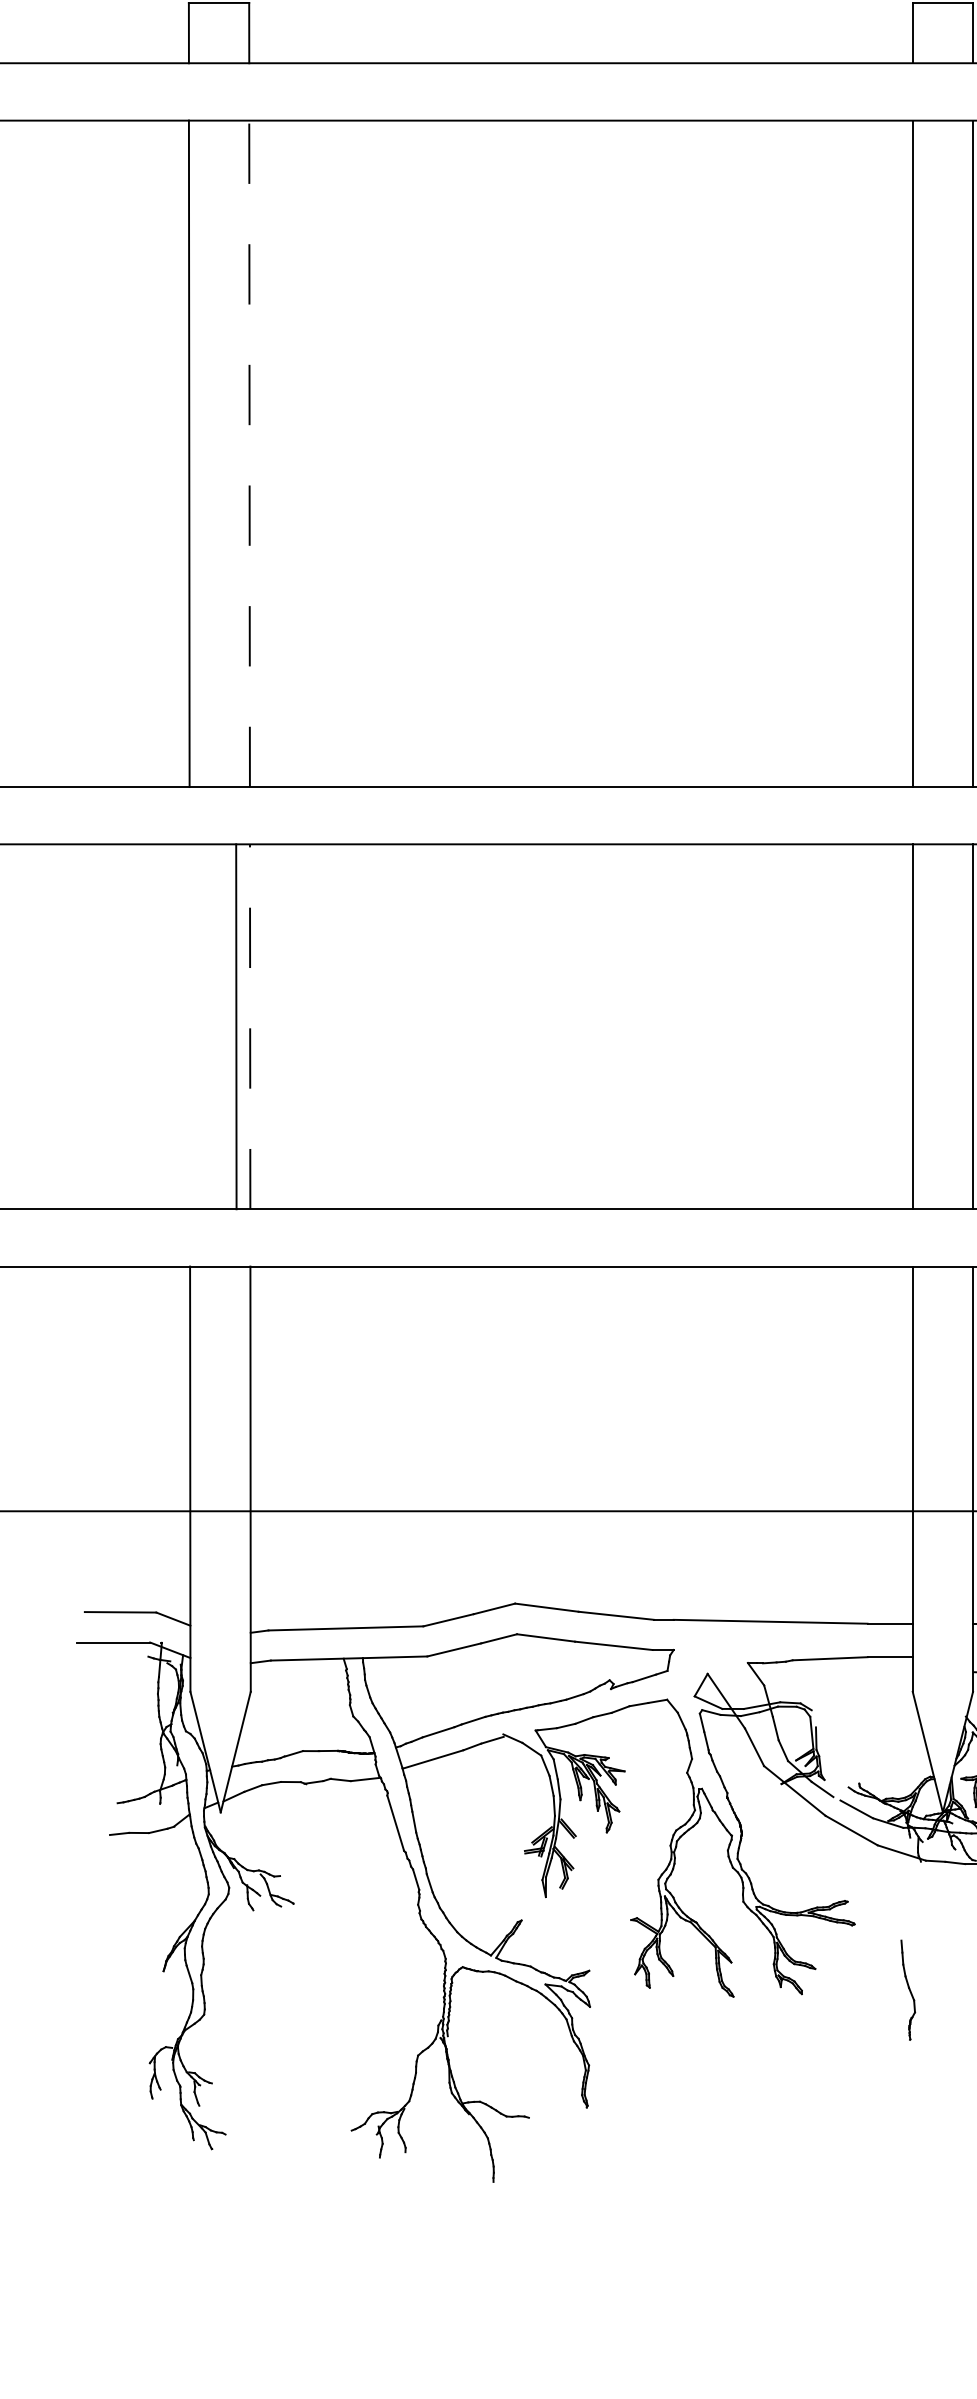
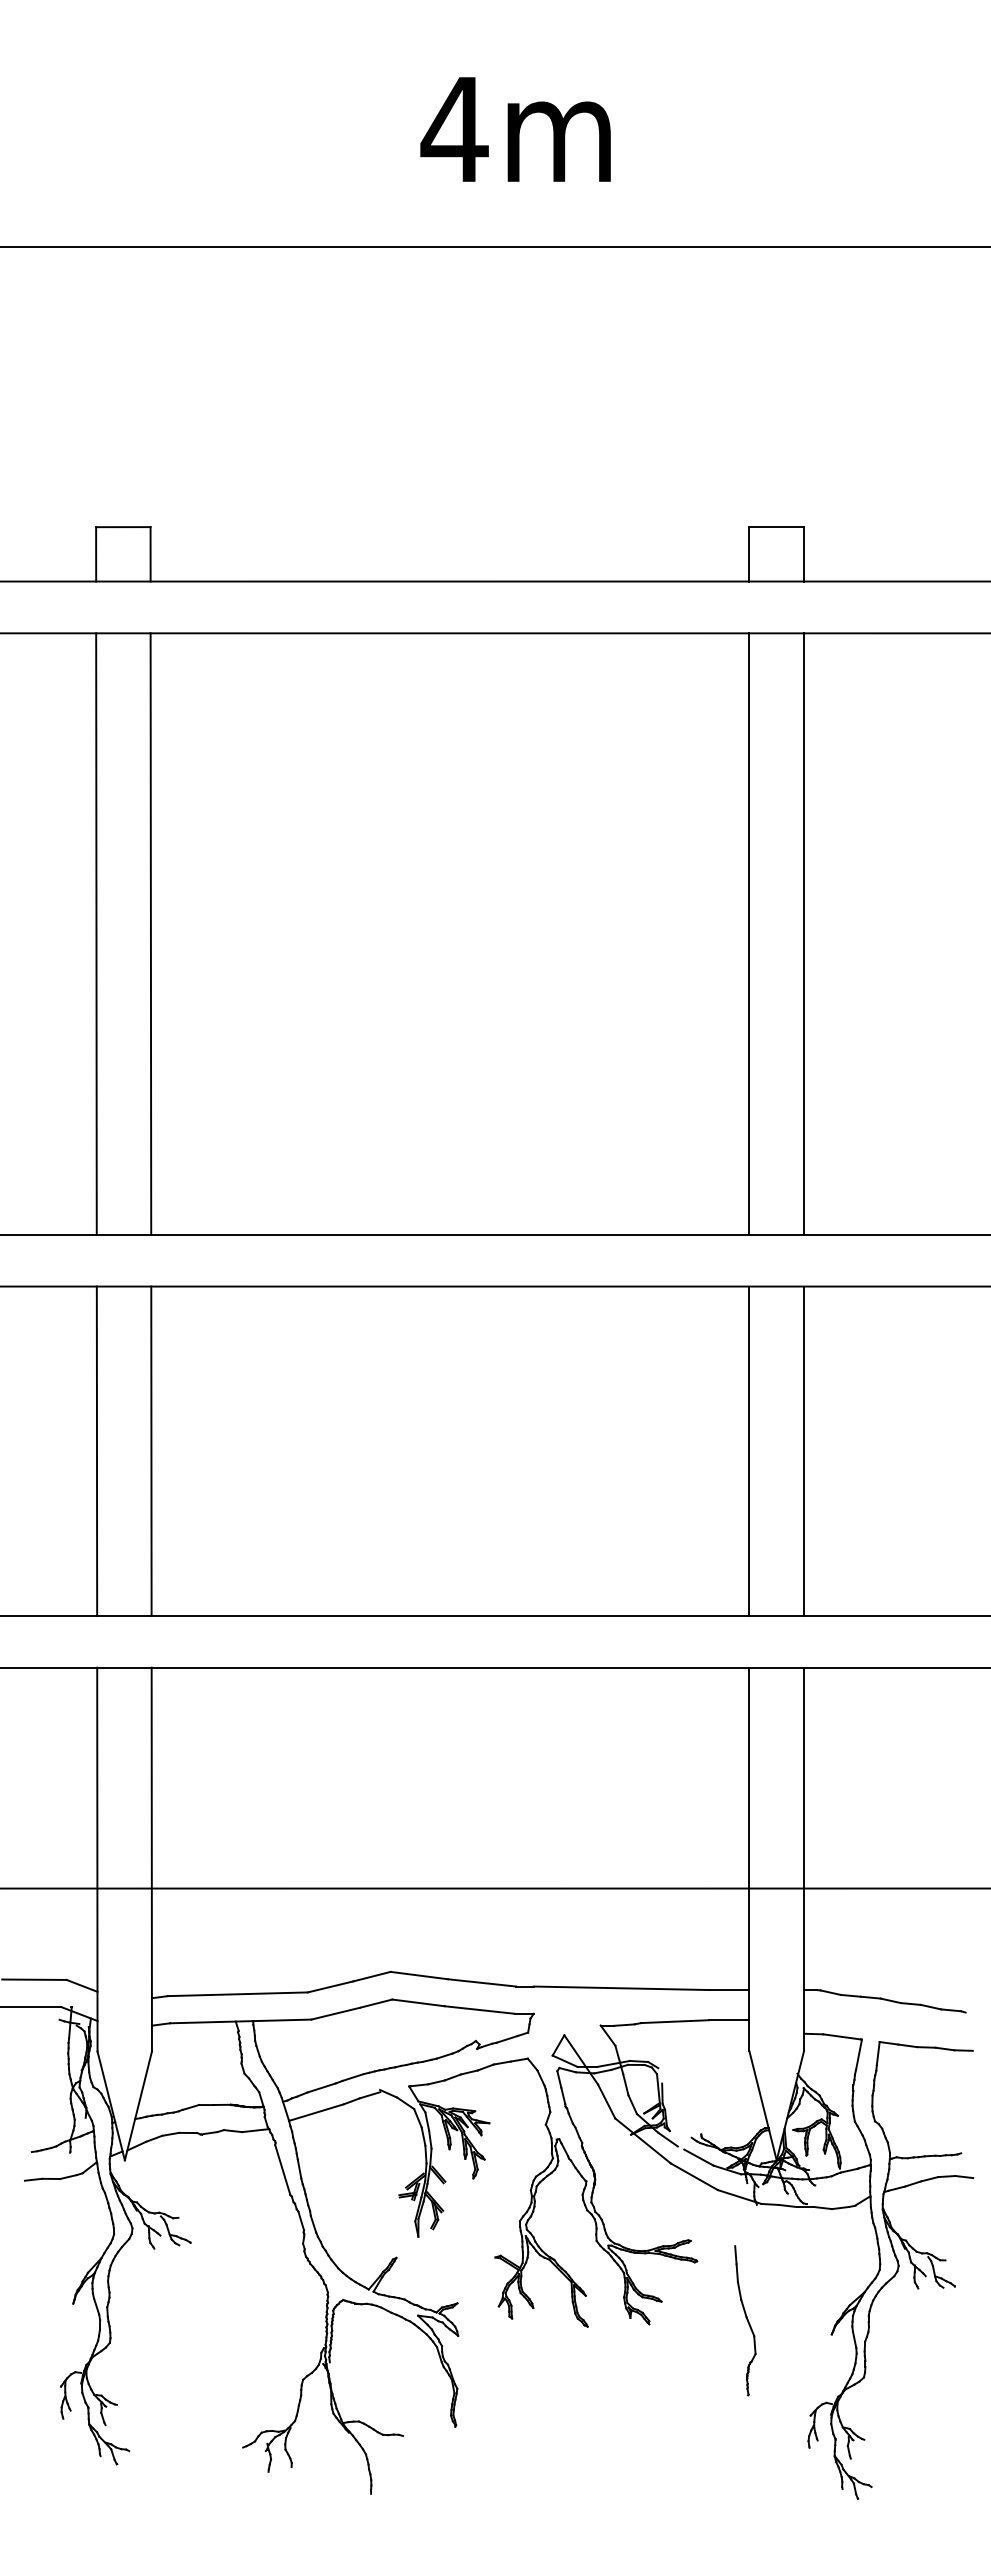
line: (249, 454) -> (150, 934), dashed -> solid
line: (235, 1025) -> (96, 1450), moved
line: (250, 1027) -> (151, 1451), dashed -> solid
part: (908, 1989) -> (745, 2320), size x1.67

